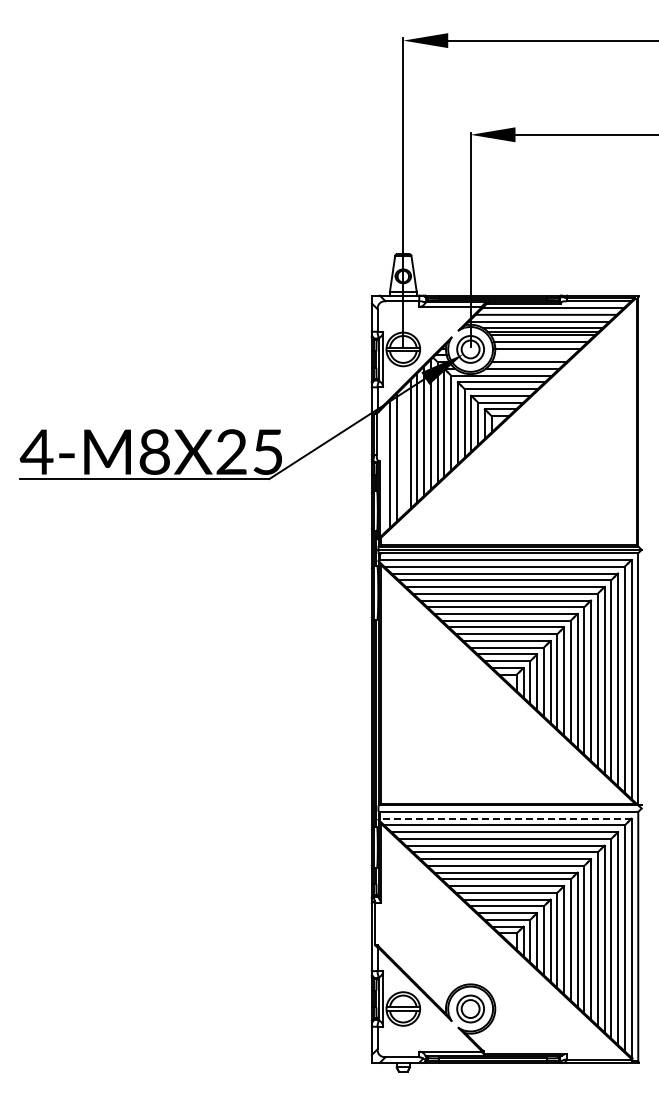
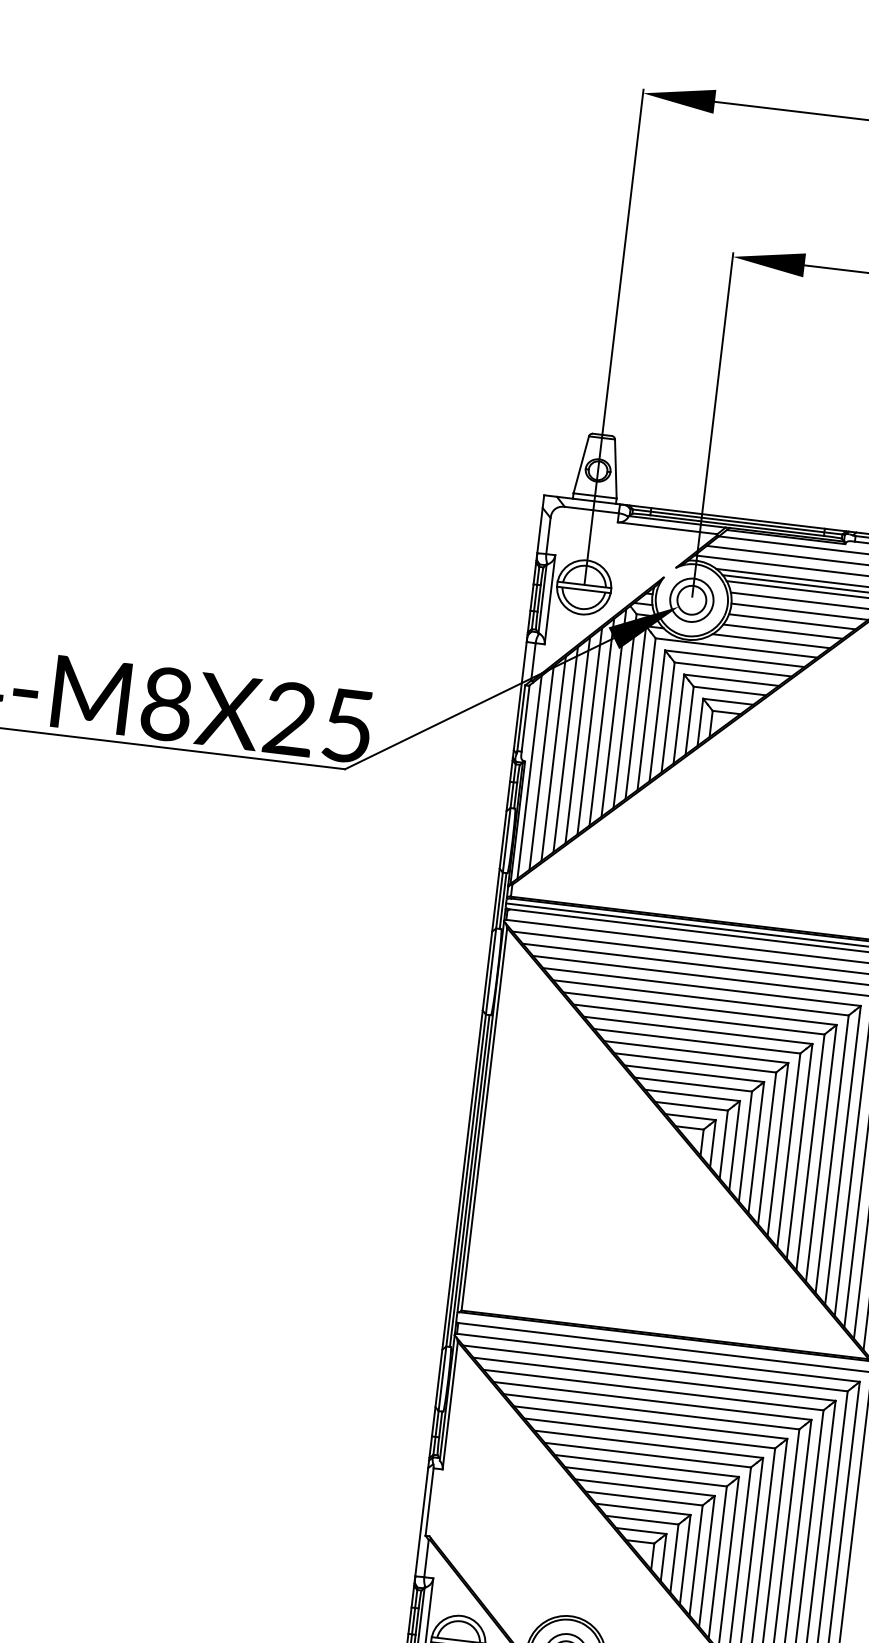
line: (533, 355) -> (791, 621), added
line: (403, 450) -> (565, 749), added
line: (383, 470) -> (529, 777), added
line: (505, 818) -> (658, 1357), dashed -> solid

